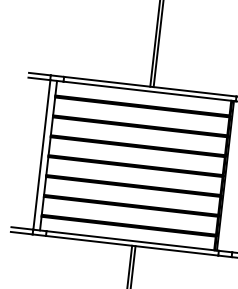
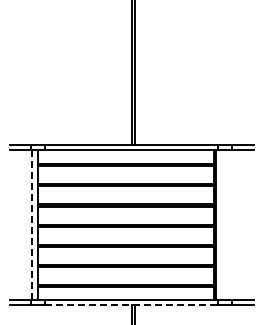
line: (41, 155) -> (31, 225), solid -> dashed
line: (131, 246) -> (131, 305), solid -> dashed

